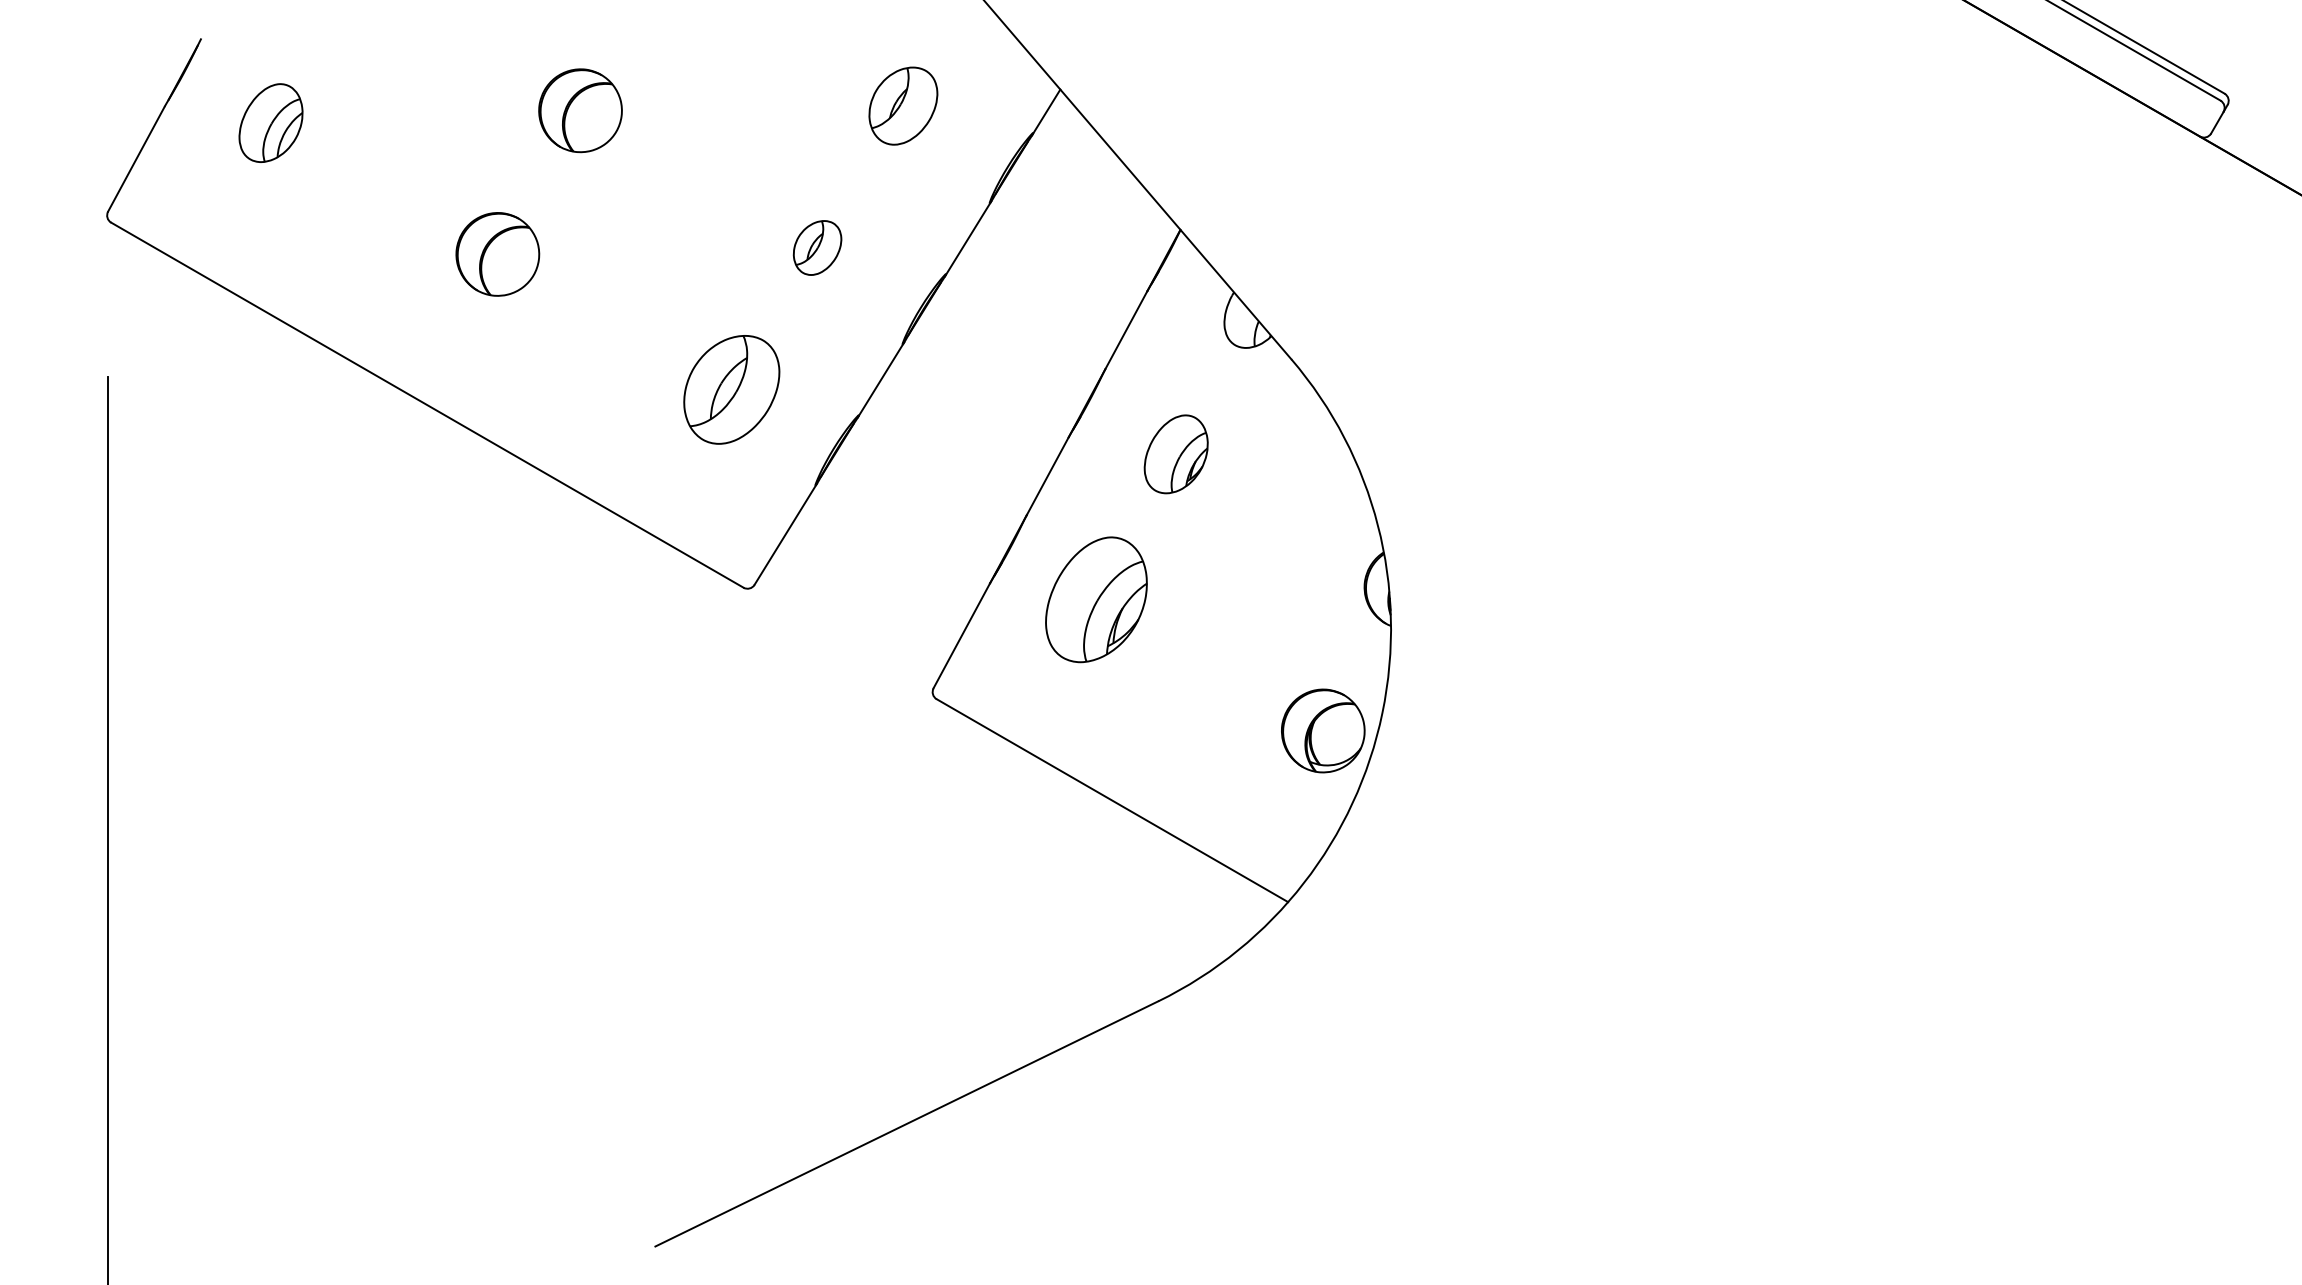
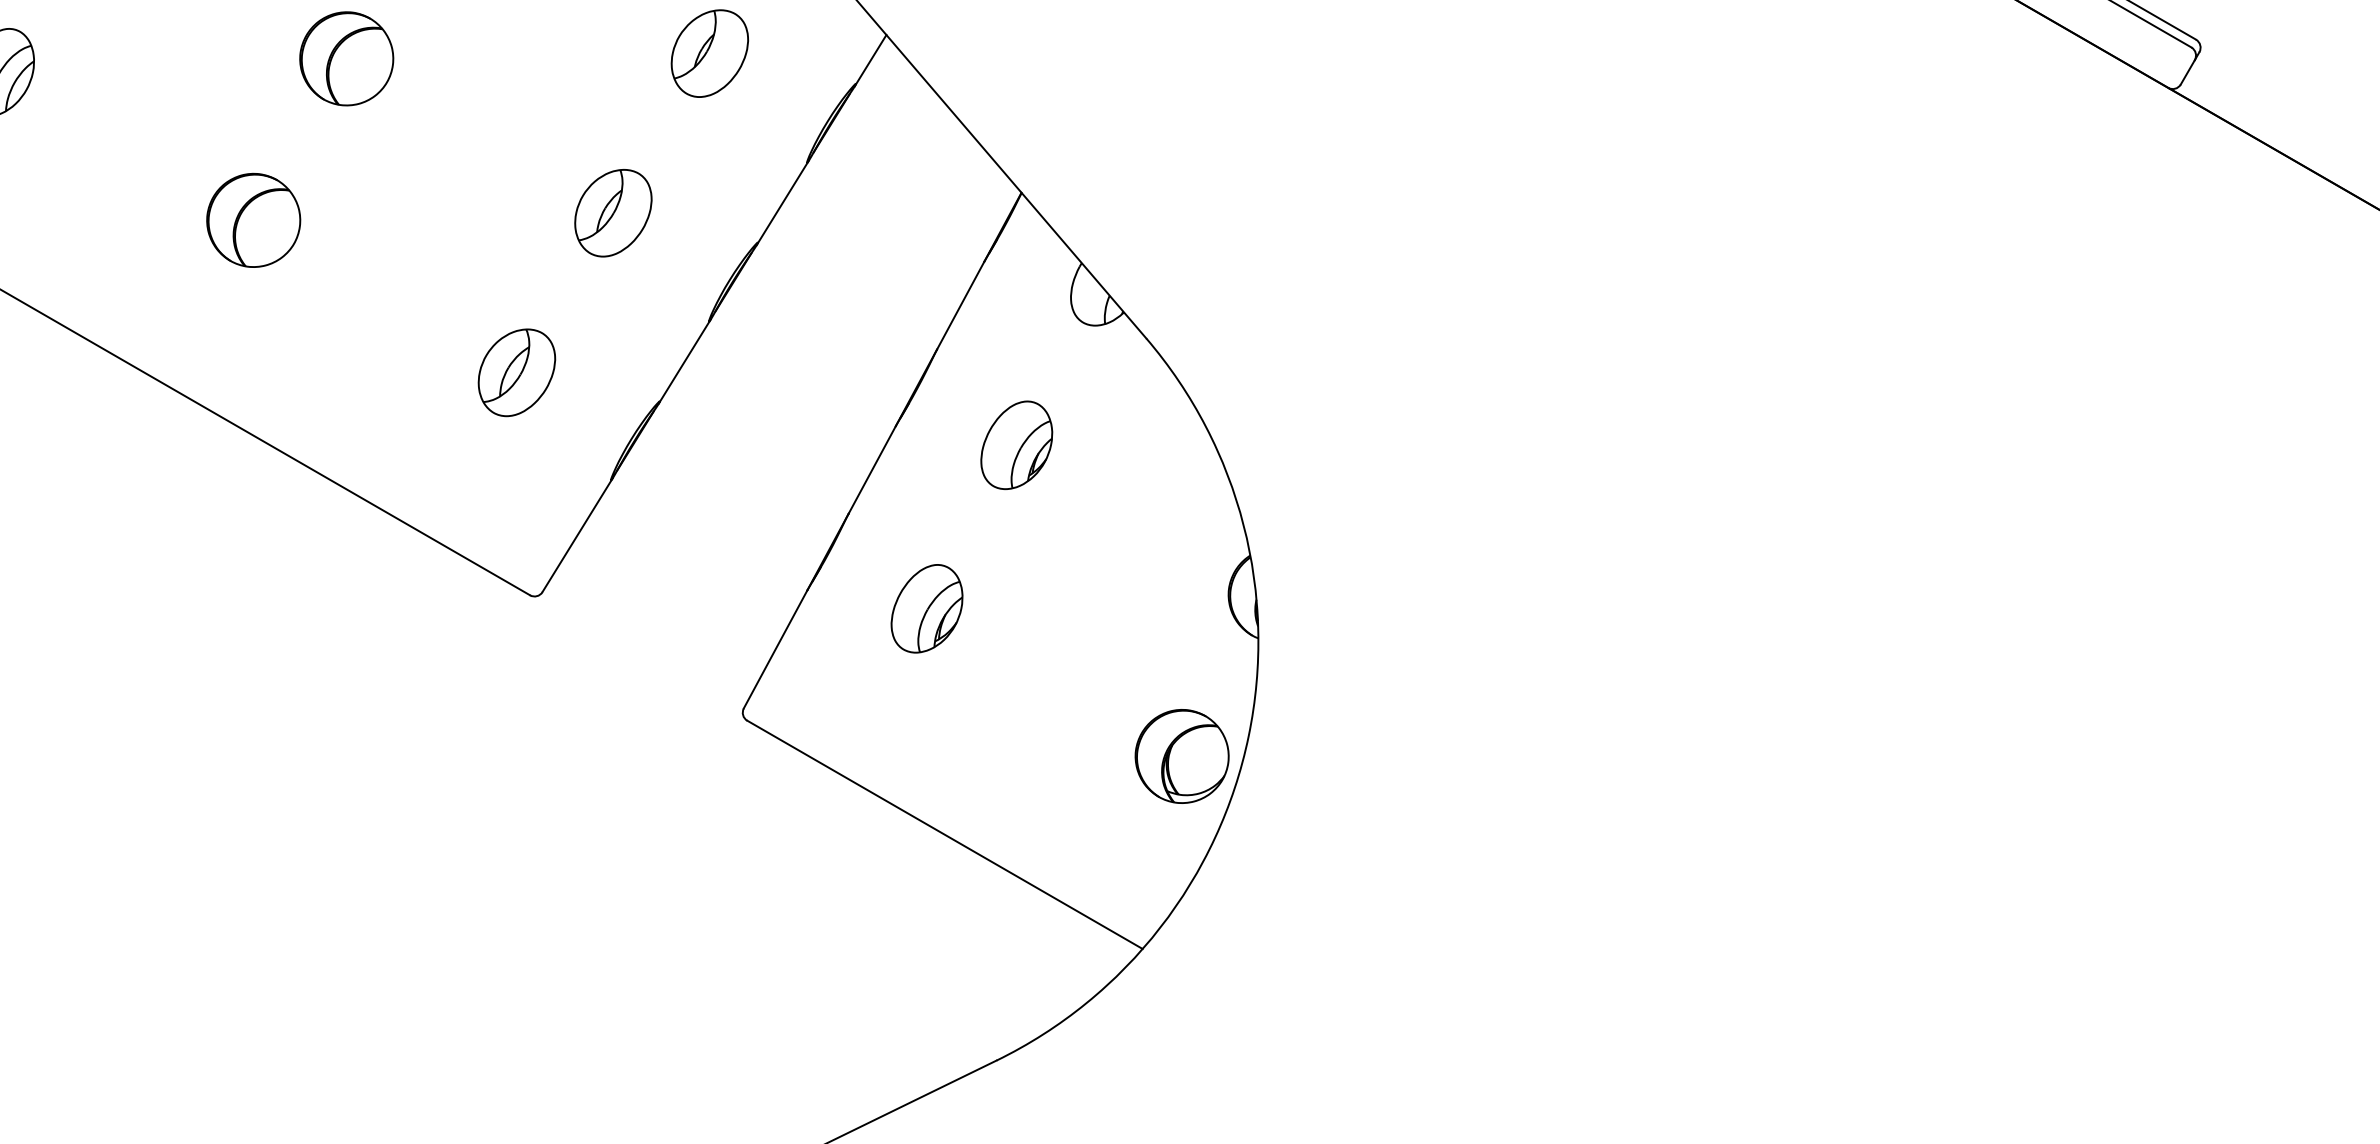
part: (817, 247) -> (613, 212), size x1.43
part: (731, 389) -> (516, 372), size x0.71
part: (1096, 599) -> (927, 608), size x0.62

